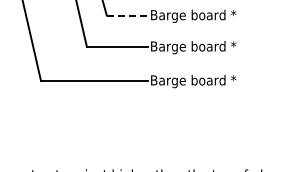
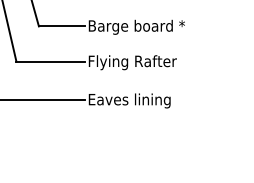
line: (127, 15) -> (62, 26), dashed -> solid
text: (194, 47) -> (137, 62), Barge board * -> Flying Rafter
text: (195, 81) -> (138, 100), Barge board * -> Eaves lining

